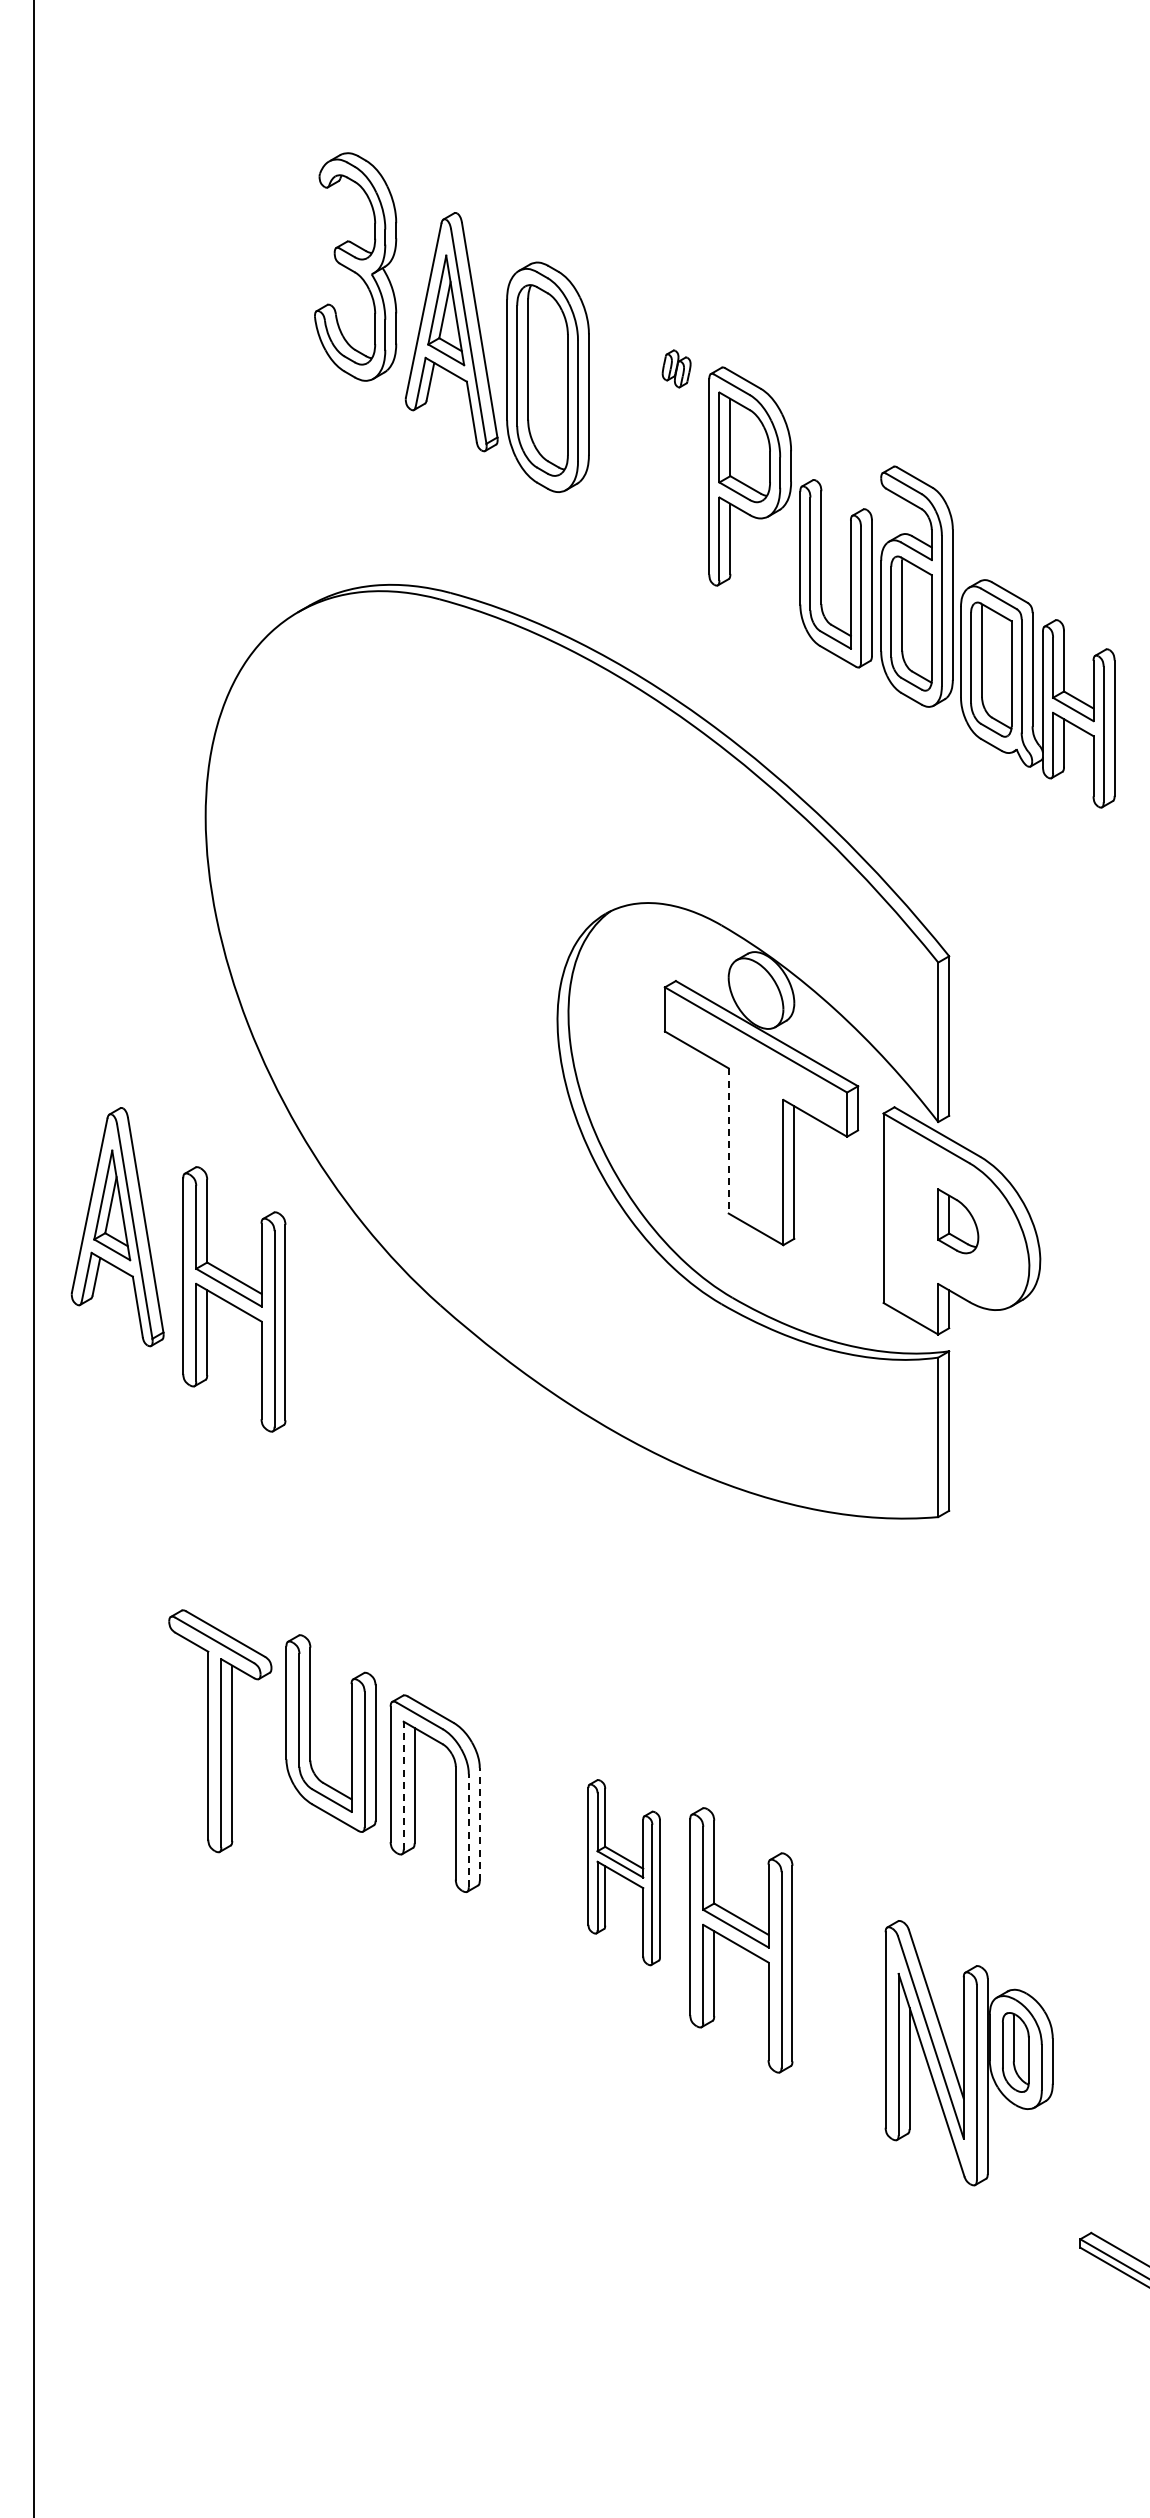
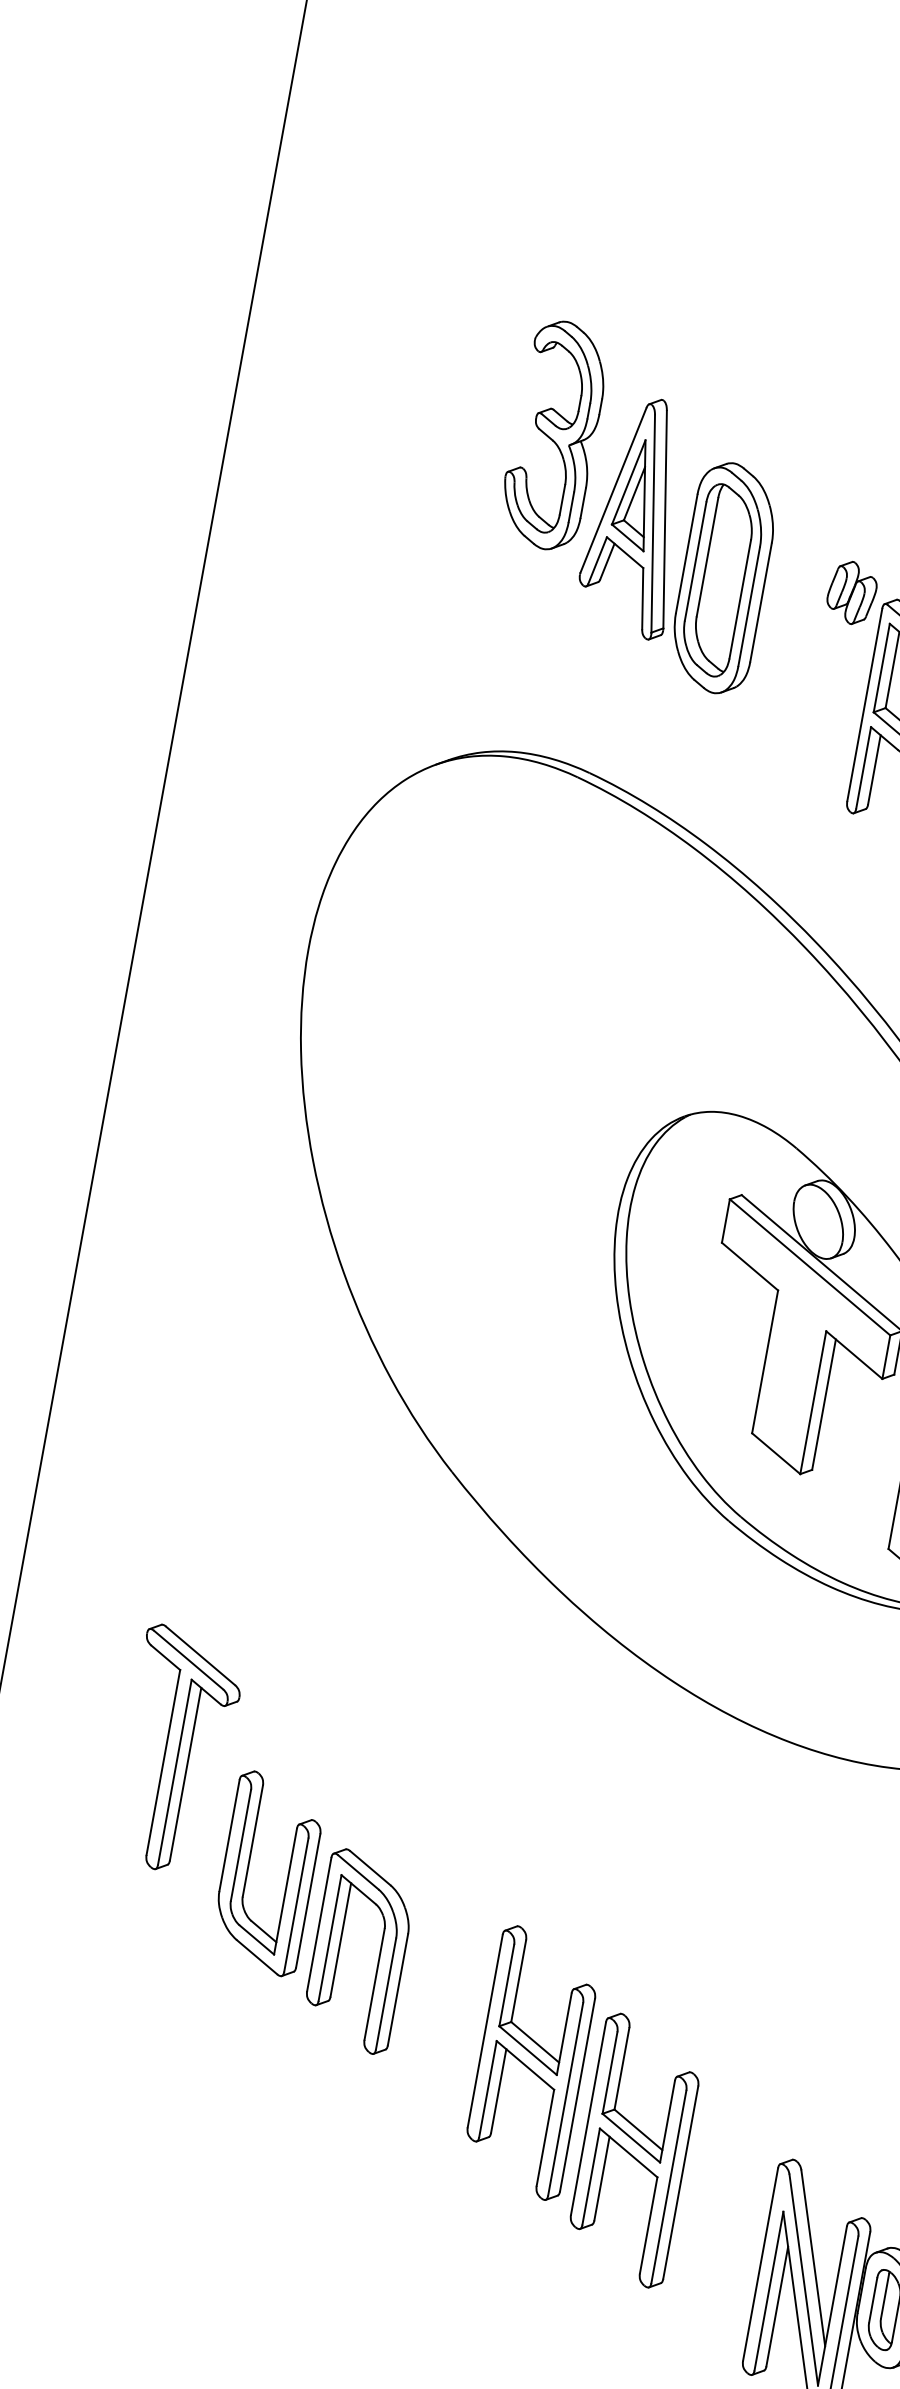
part: (676, 368) -> (851, 592), size x1.67
line: (728, 1140) -> (764, 1361), dashed -> solid
part: (117, 1227) -> (148, 1337), removed
part: (234, 1299) -> (250, 1429), removed
part: (220, 1731) -> (177, 1750), moved
line: (403, 1785) -> (329, 1937), dashed -> solid
line: (479, 1823) -> (397, 1988), dashed -> solid
line: (468, 1830) -> (385, 1993), dashed -> solid
part: (624, 1872) -> (531, 2062), size x1.43

